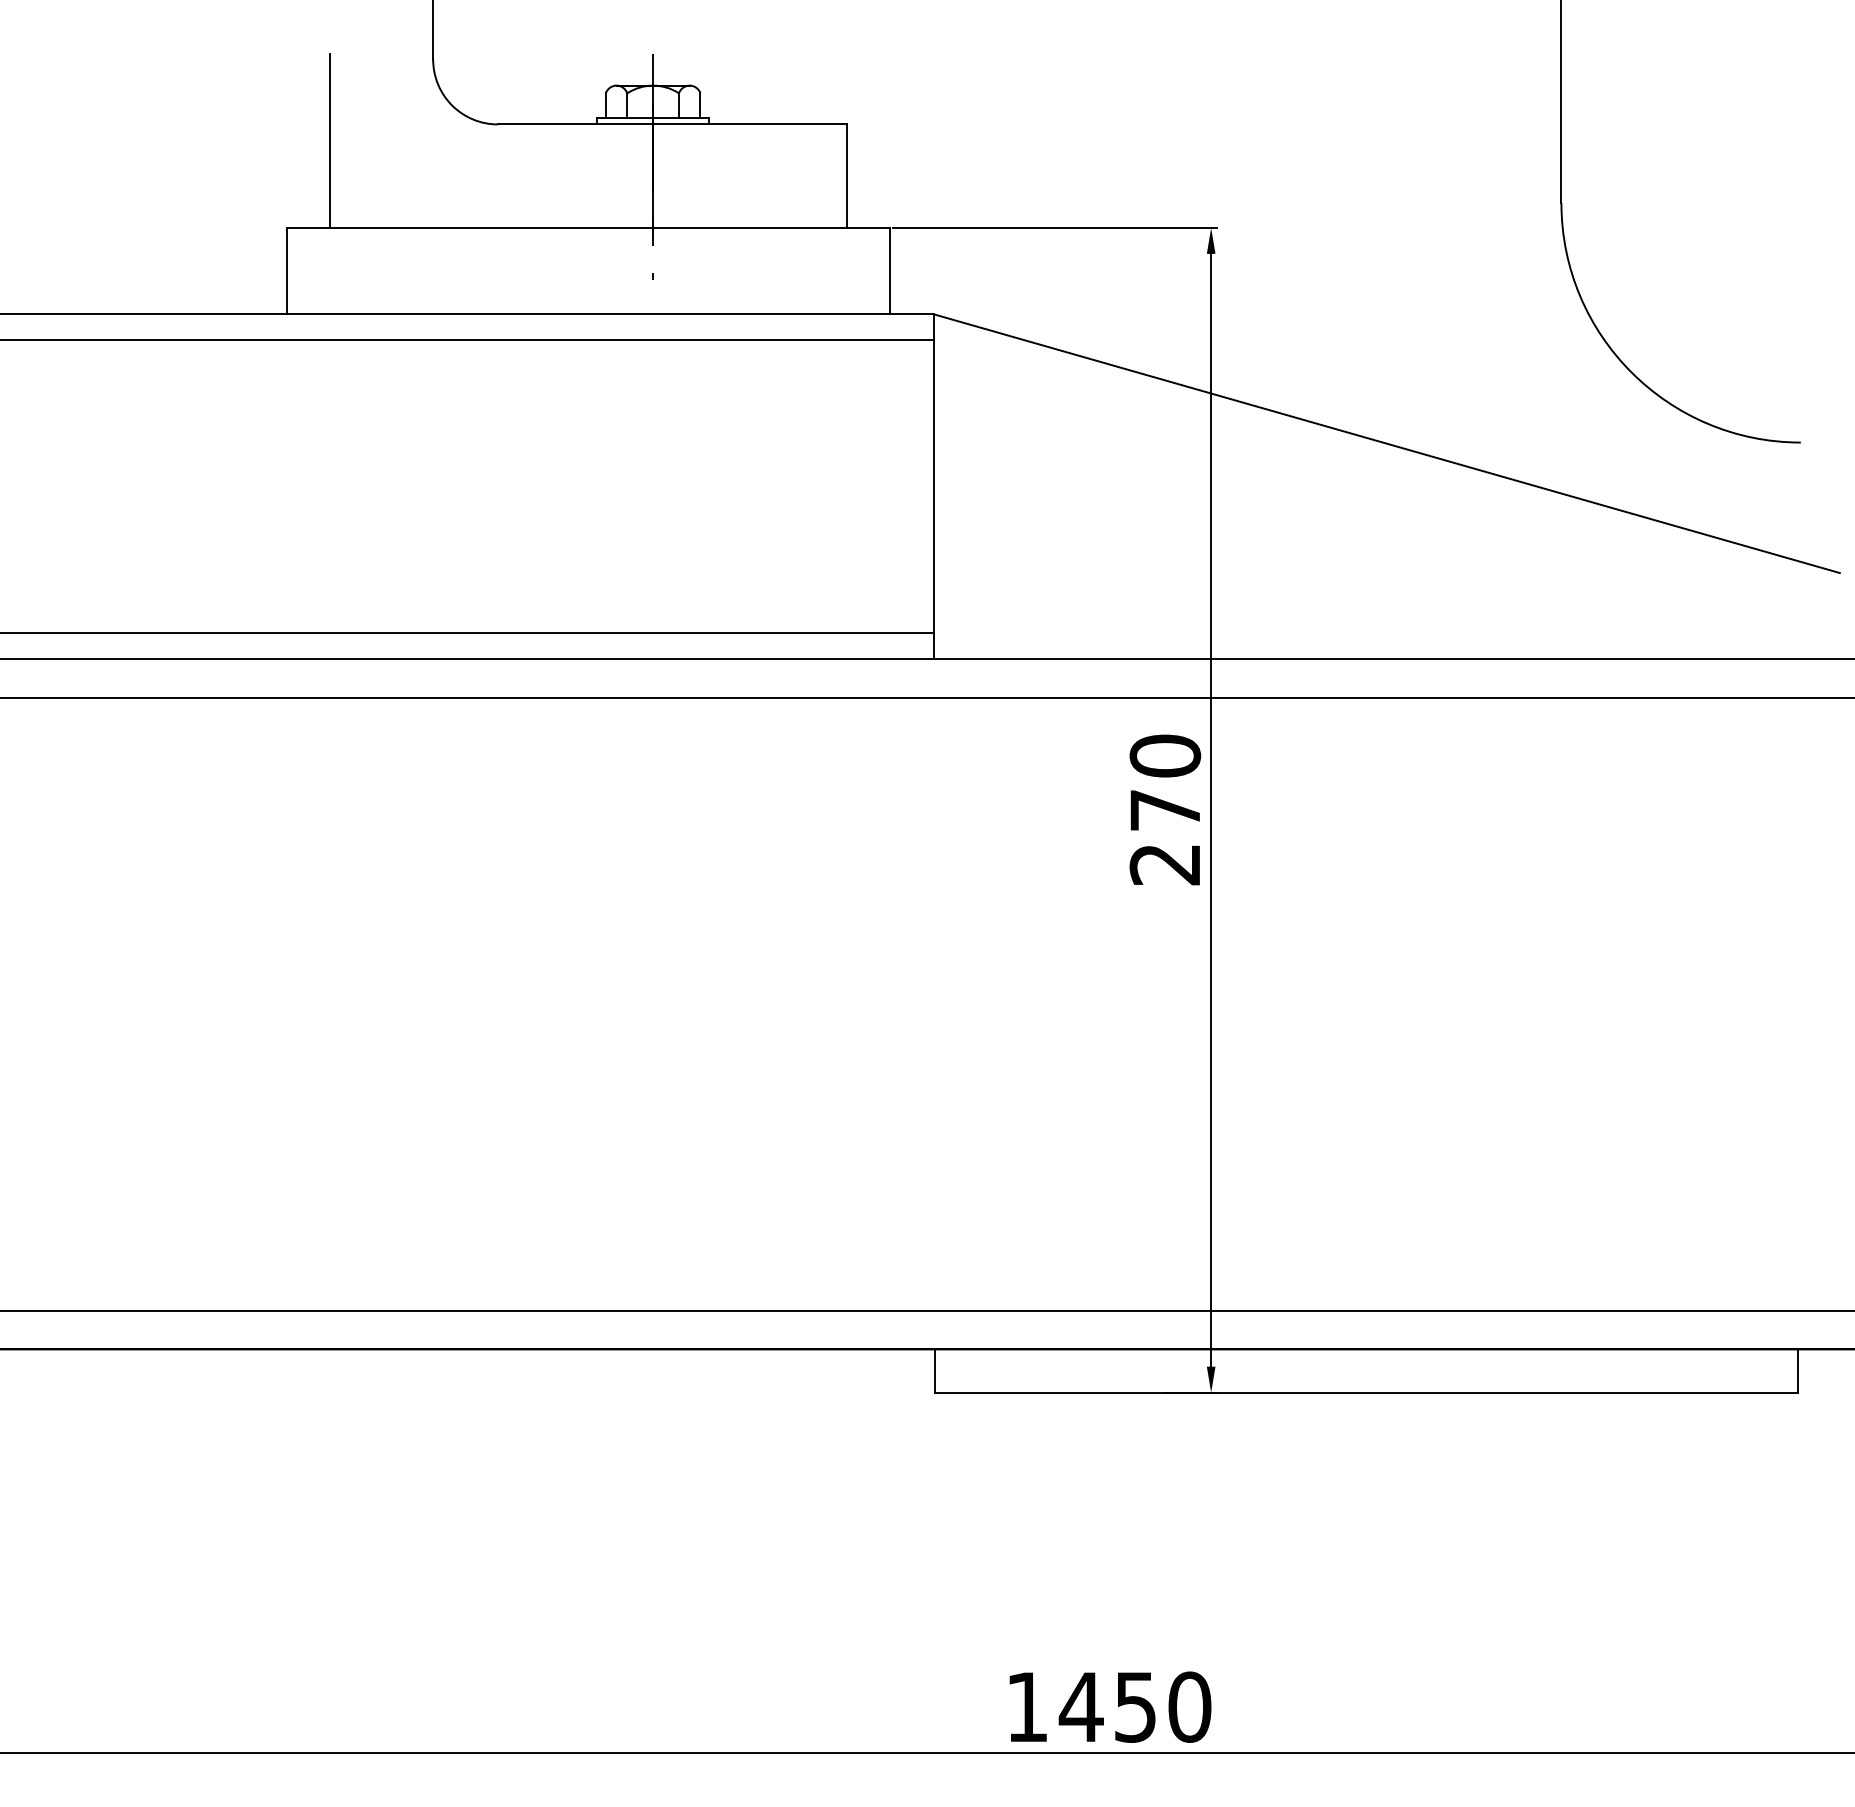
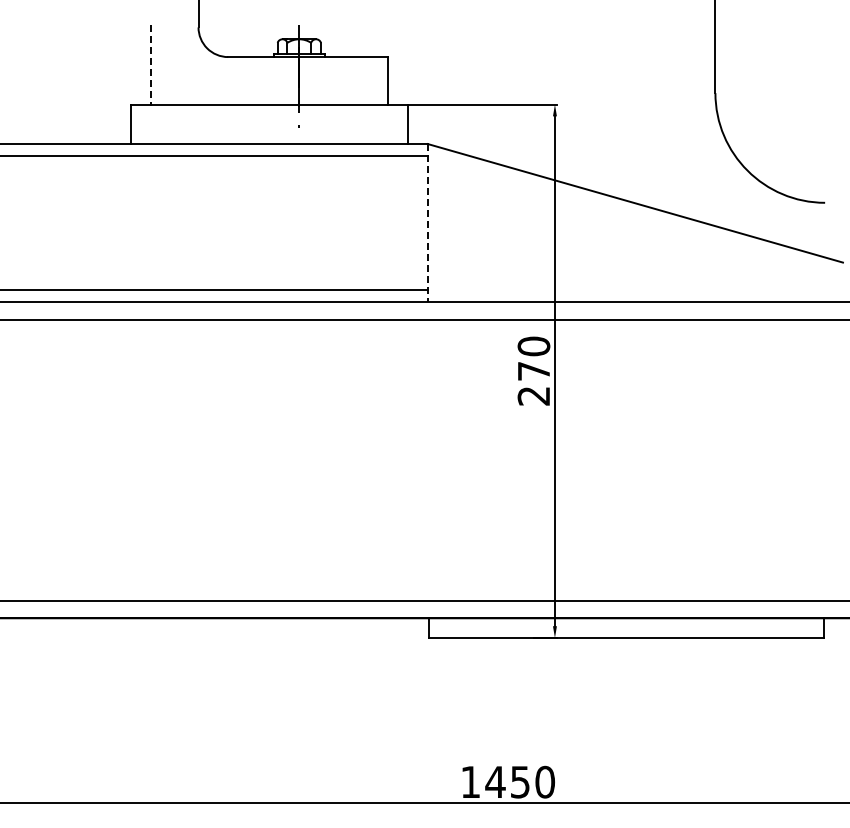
line: (330, 140) -> (151, 64), solid -> dashed
line: (932, 487) -> (427, 223), solid -> dashed

